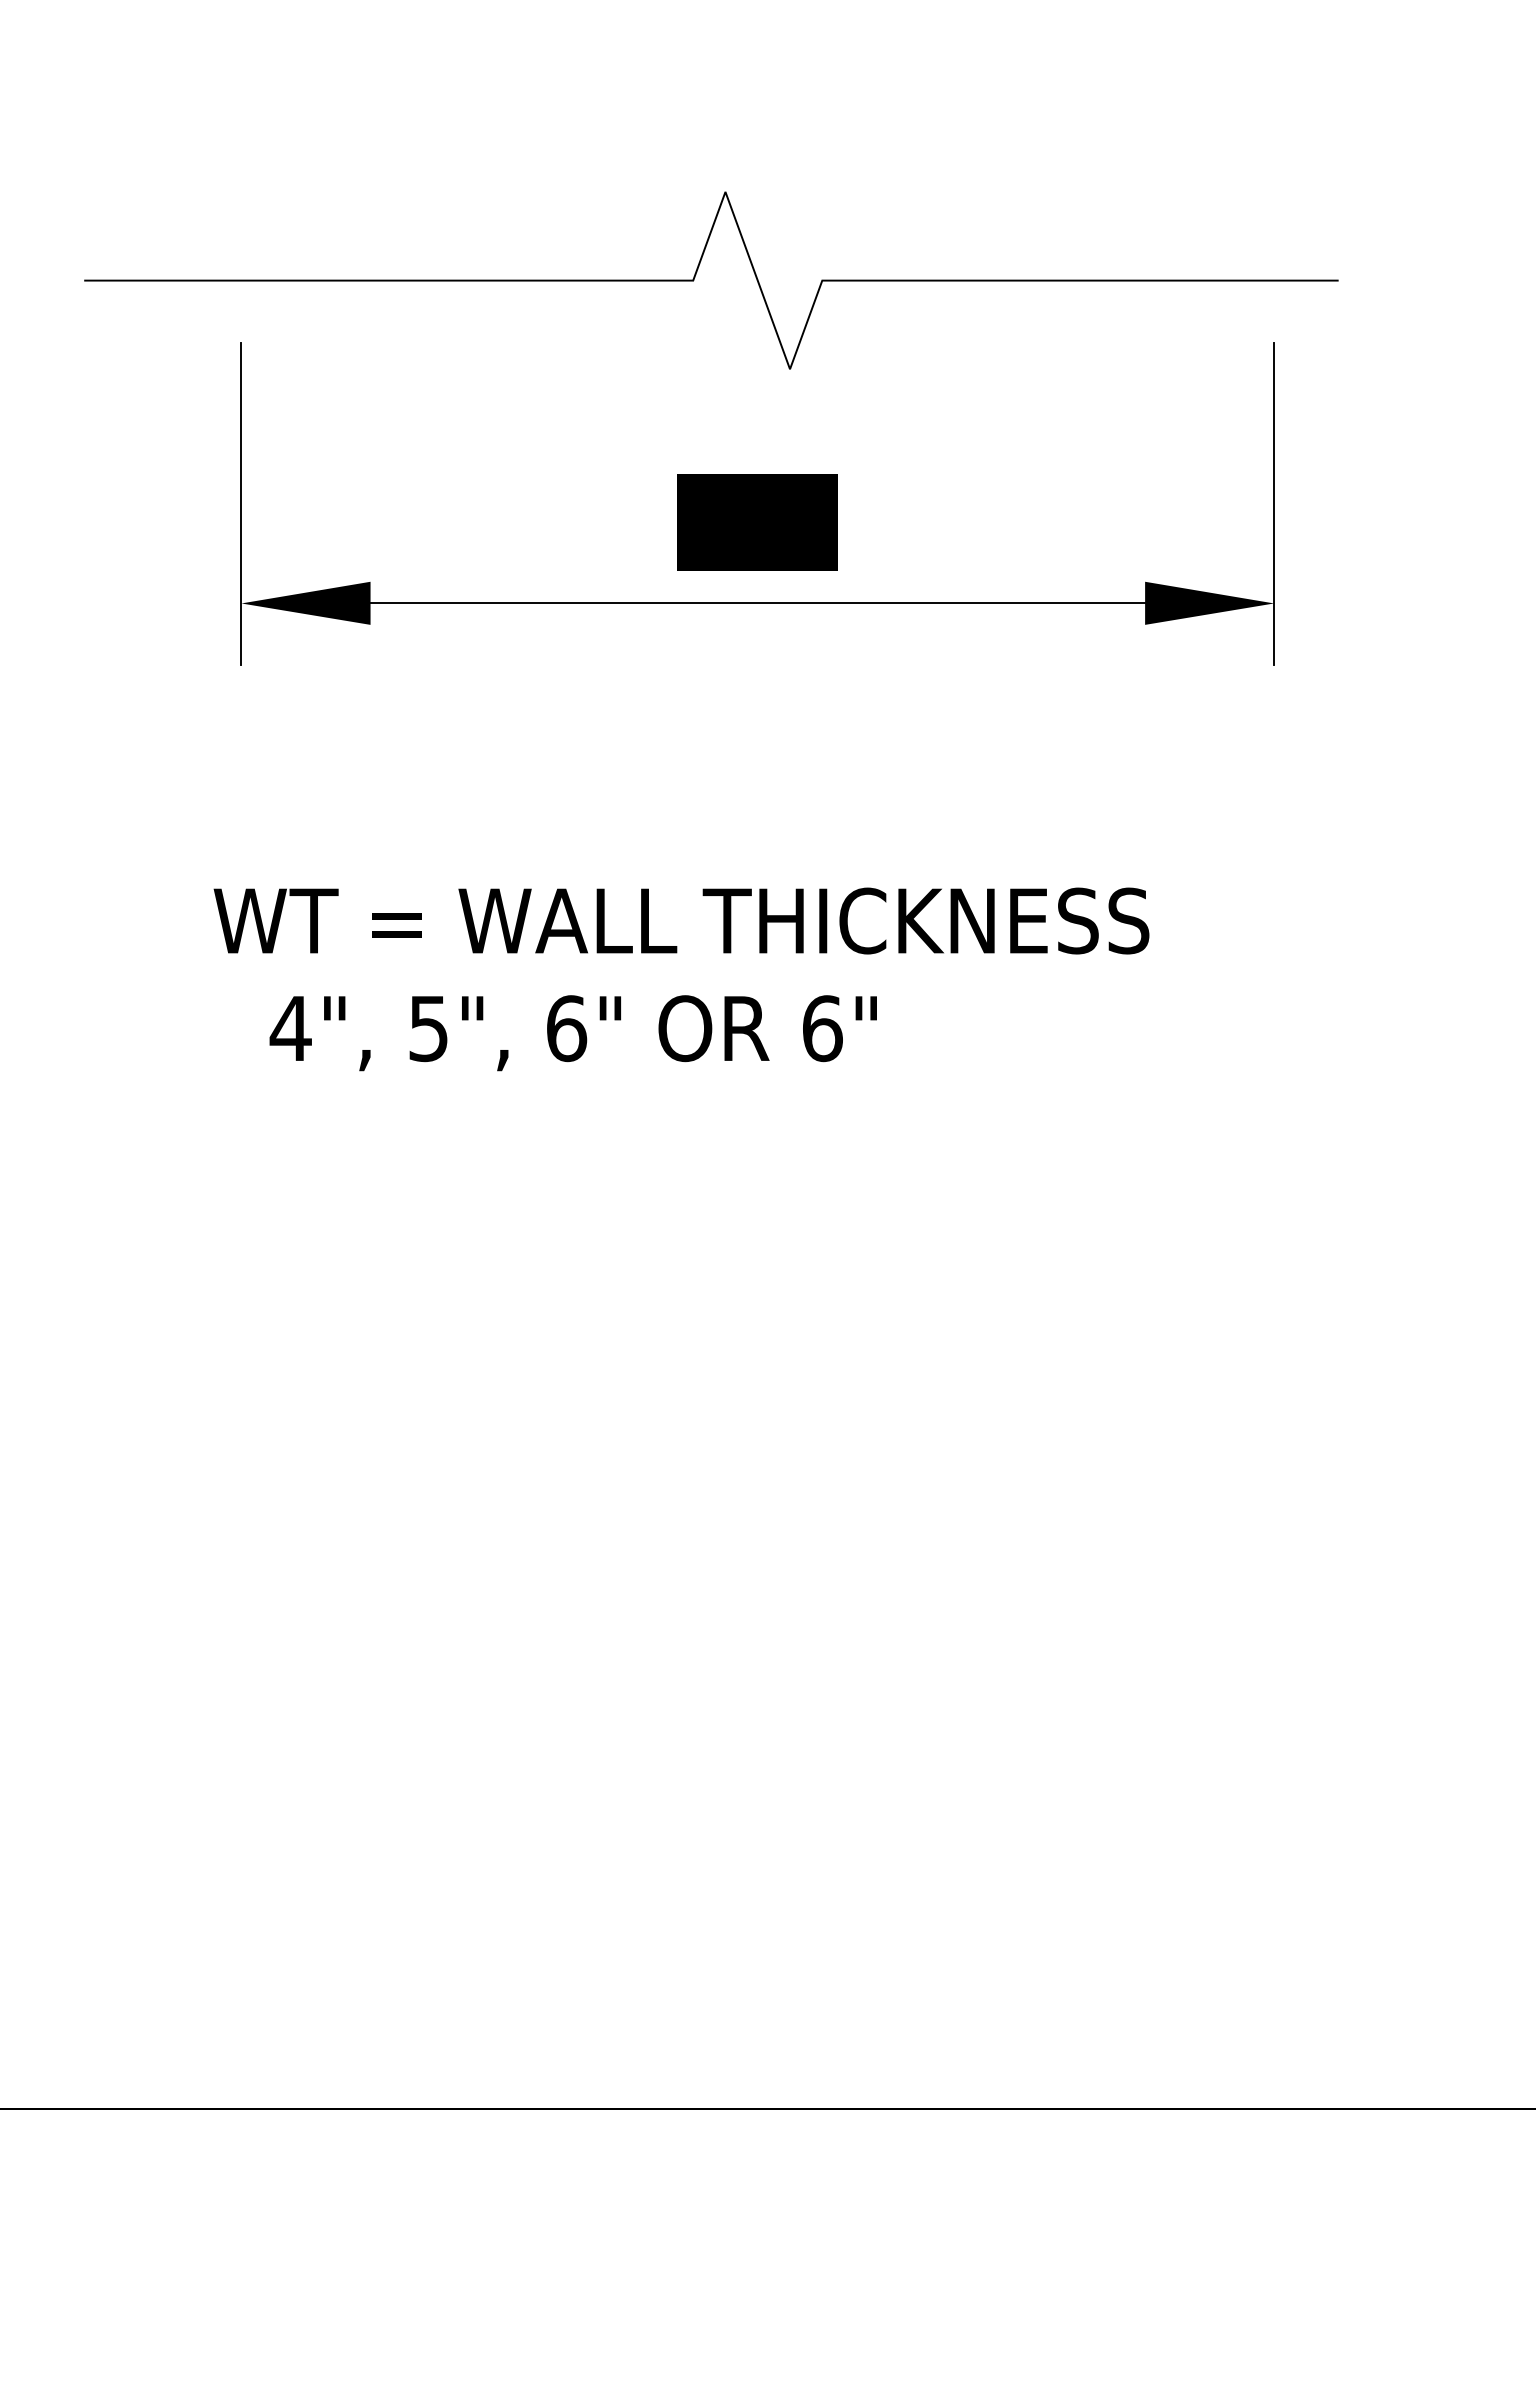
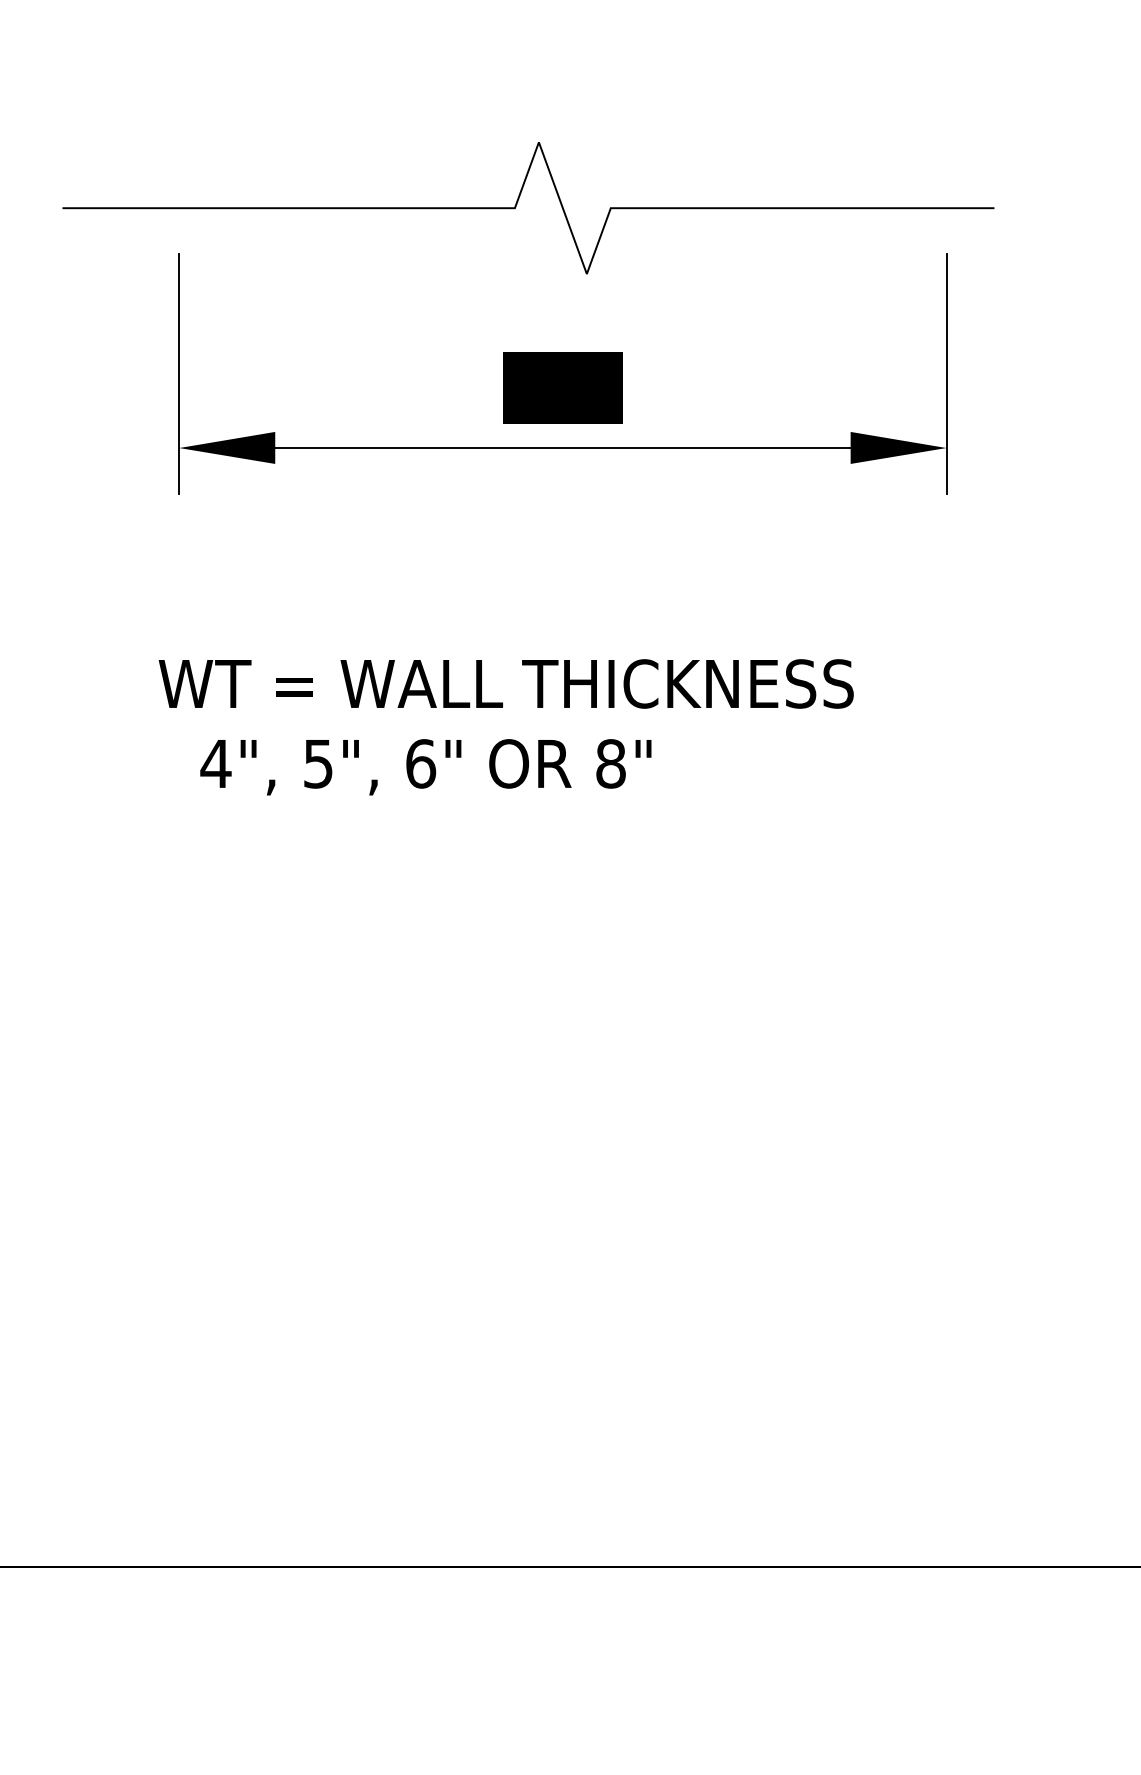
text: (822, 1028) -> (610, 763), 6" -> 8"

